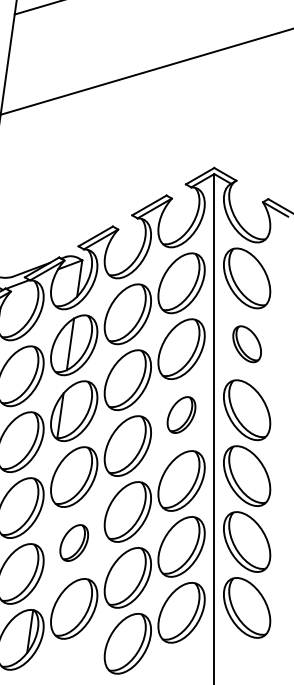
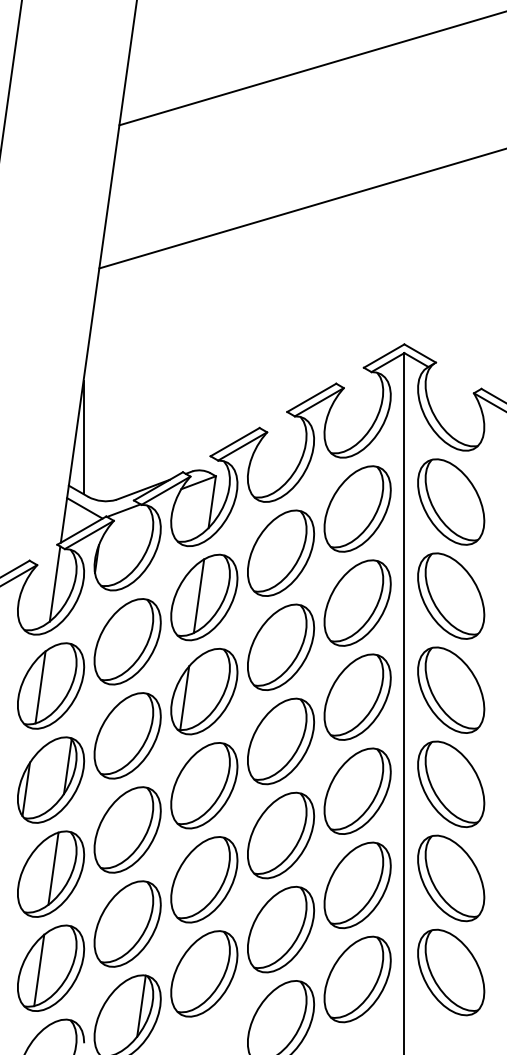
part: (247, 343) -> (451, 595), size x1.67
part: (181, 414) -> (357, 696), size x1.67
part: (74, 542) -> (204, 879), size x1.67

